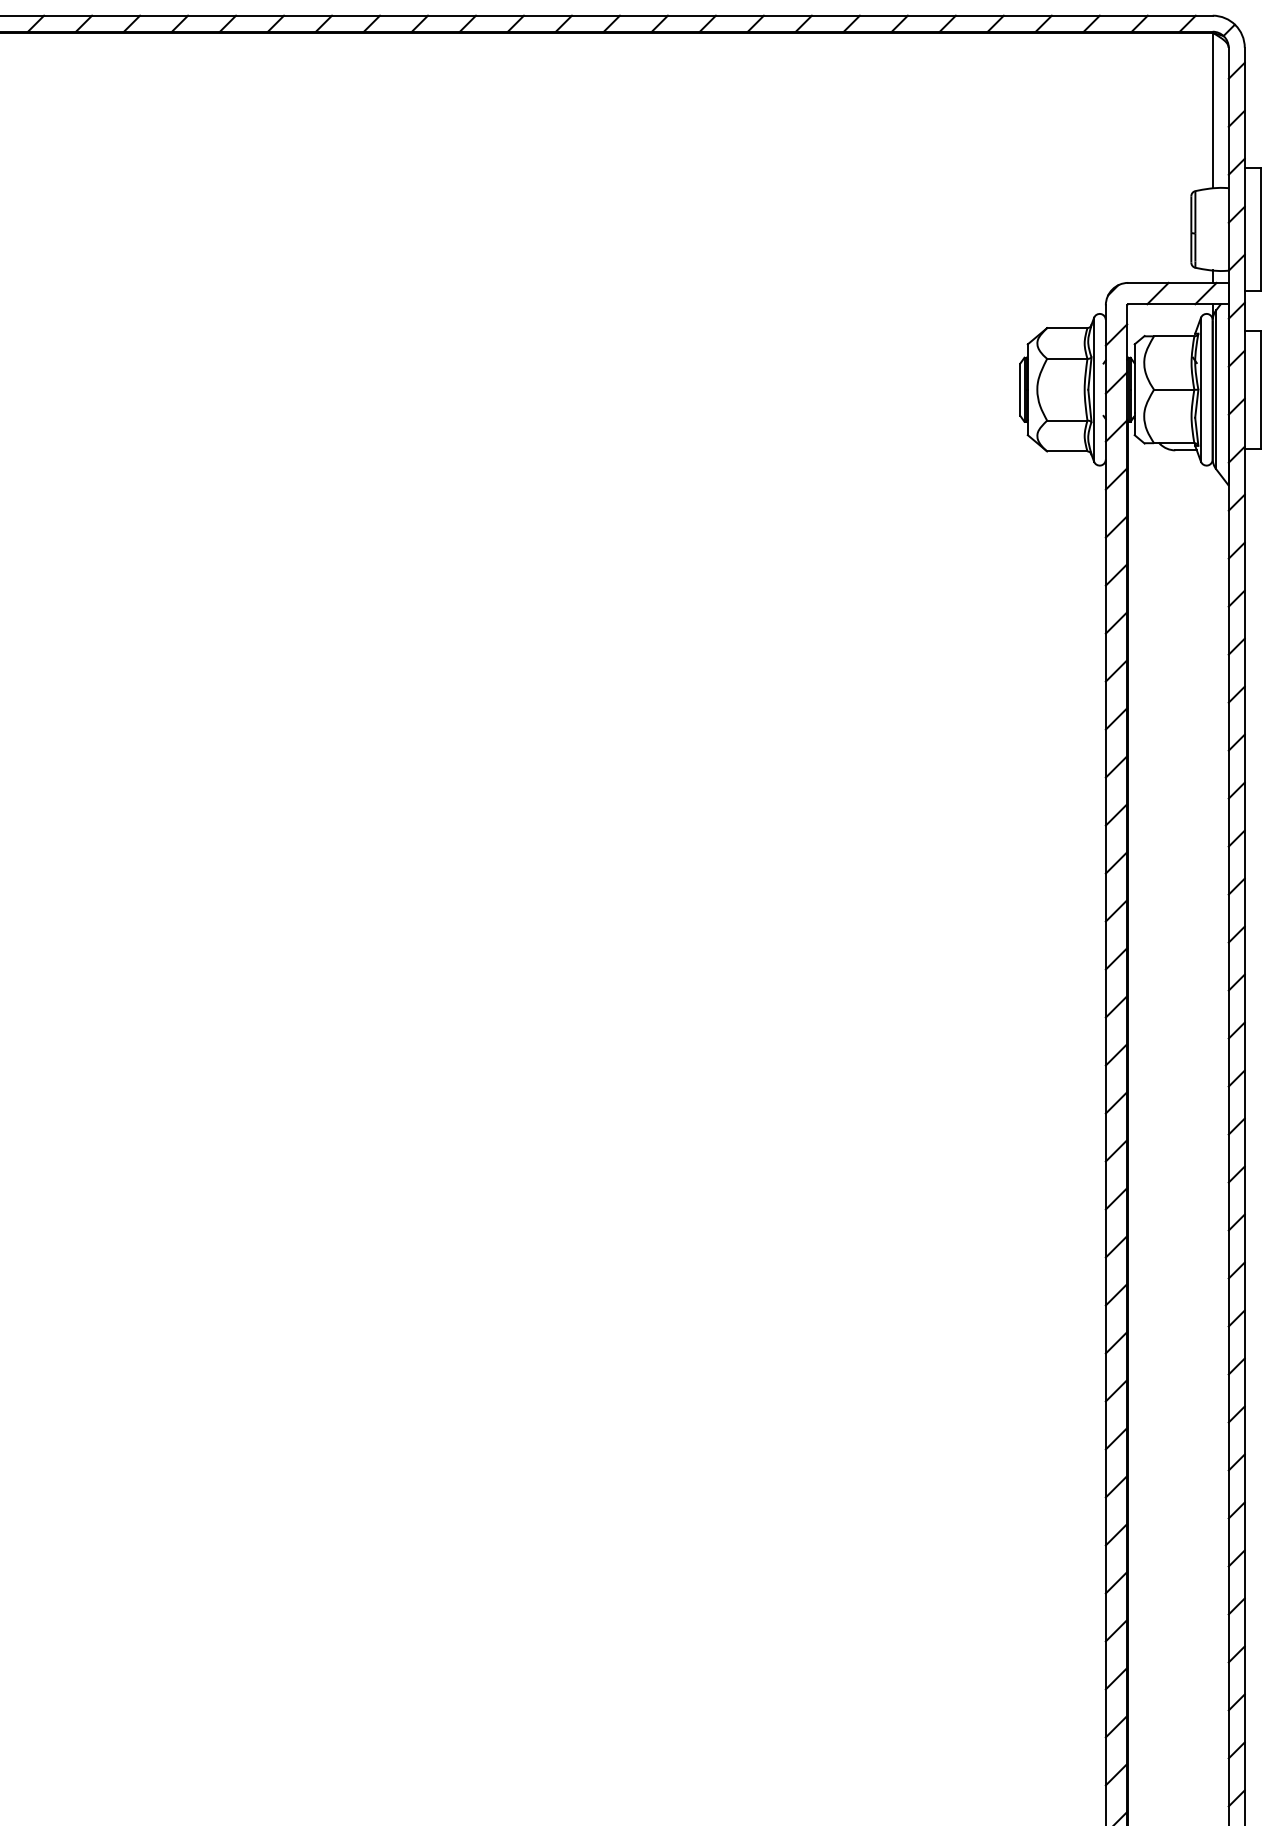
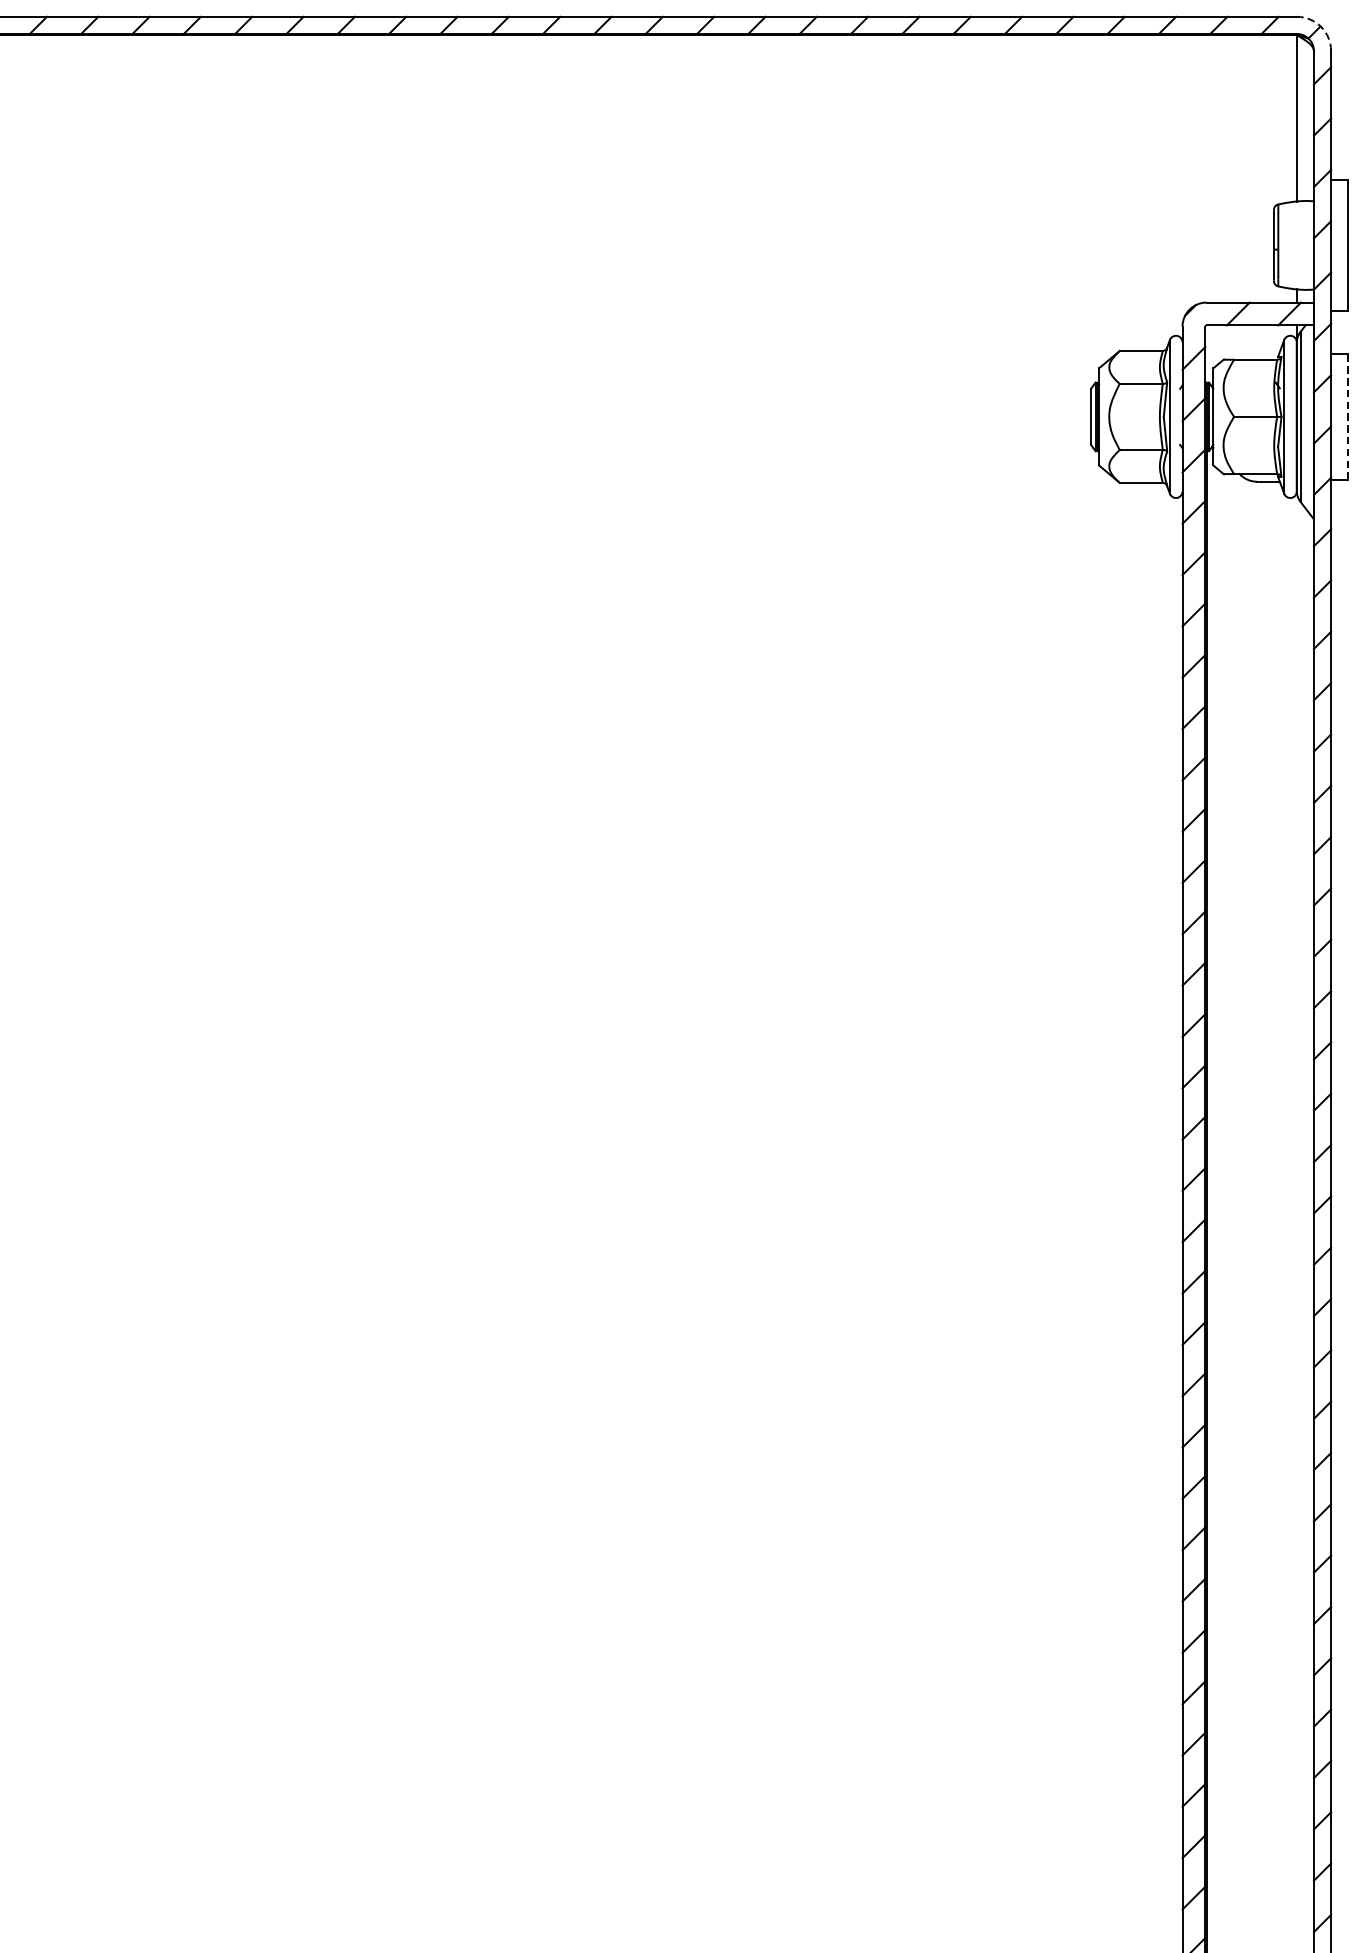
arc: (1235, 25) -> (1321, 27), solid -> dashed
line: (1260, 389) -> (1347, 416), solid -> dashed

